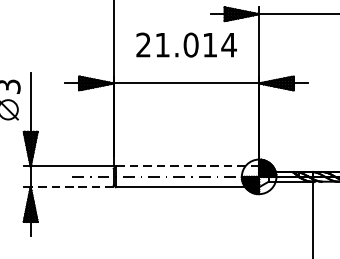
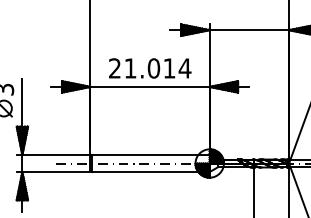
text: (186, 45) -> (150, 68), moved
line: (186, 167) -> (150, 155), dashed -> solid
line: (71, 187) -> (55, 172), dashed -> solid

